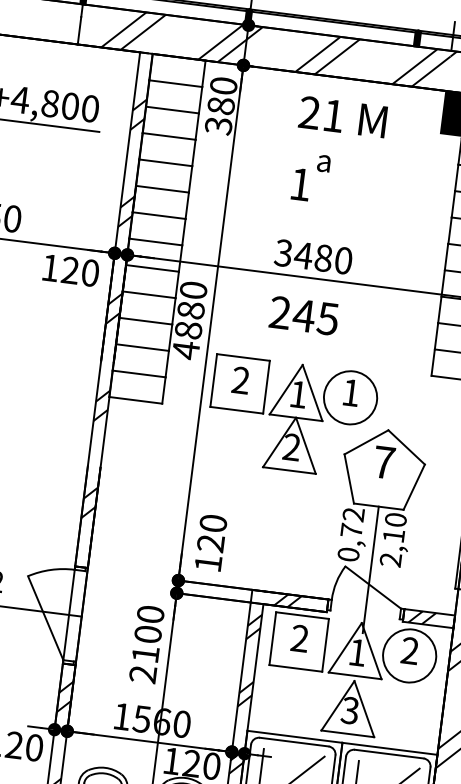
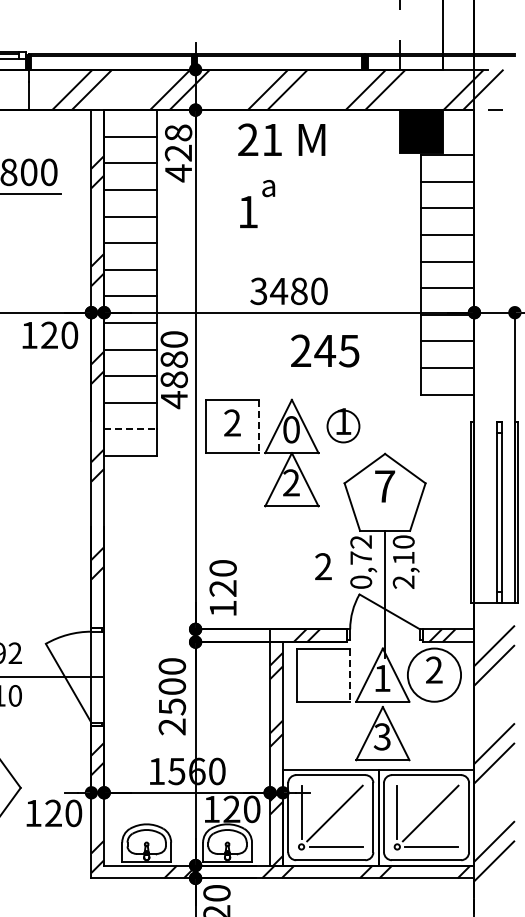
text: (221, 106) -> (178, 153), 380 -> 428
text: (338, 152) -> (281, 175), moved
text: (304, 315) -> (325, 350), moved
line: (138, 374) -> (130, 429), solid -> dashed
line: (266, 387) -> (258, 426), solid -> dashed
text: (298, 394) -> (291, 429), 1 -> 0
circle: (350, 397) -> (343, 426), size x0.6
text: (300, 638) -> (323, 566), moved
line: (325, 645) -> (349, 675), solid -> dashed
text: (145, 654) -> (172, 706), 2100 -> 2500

